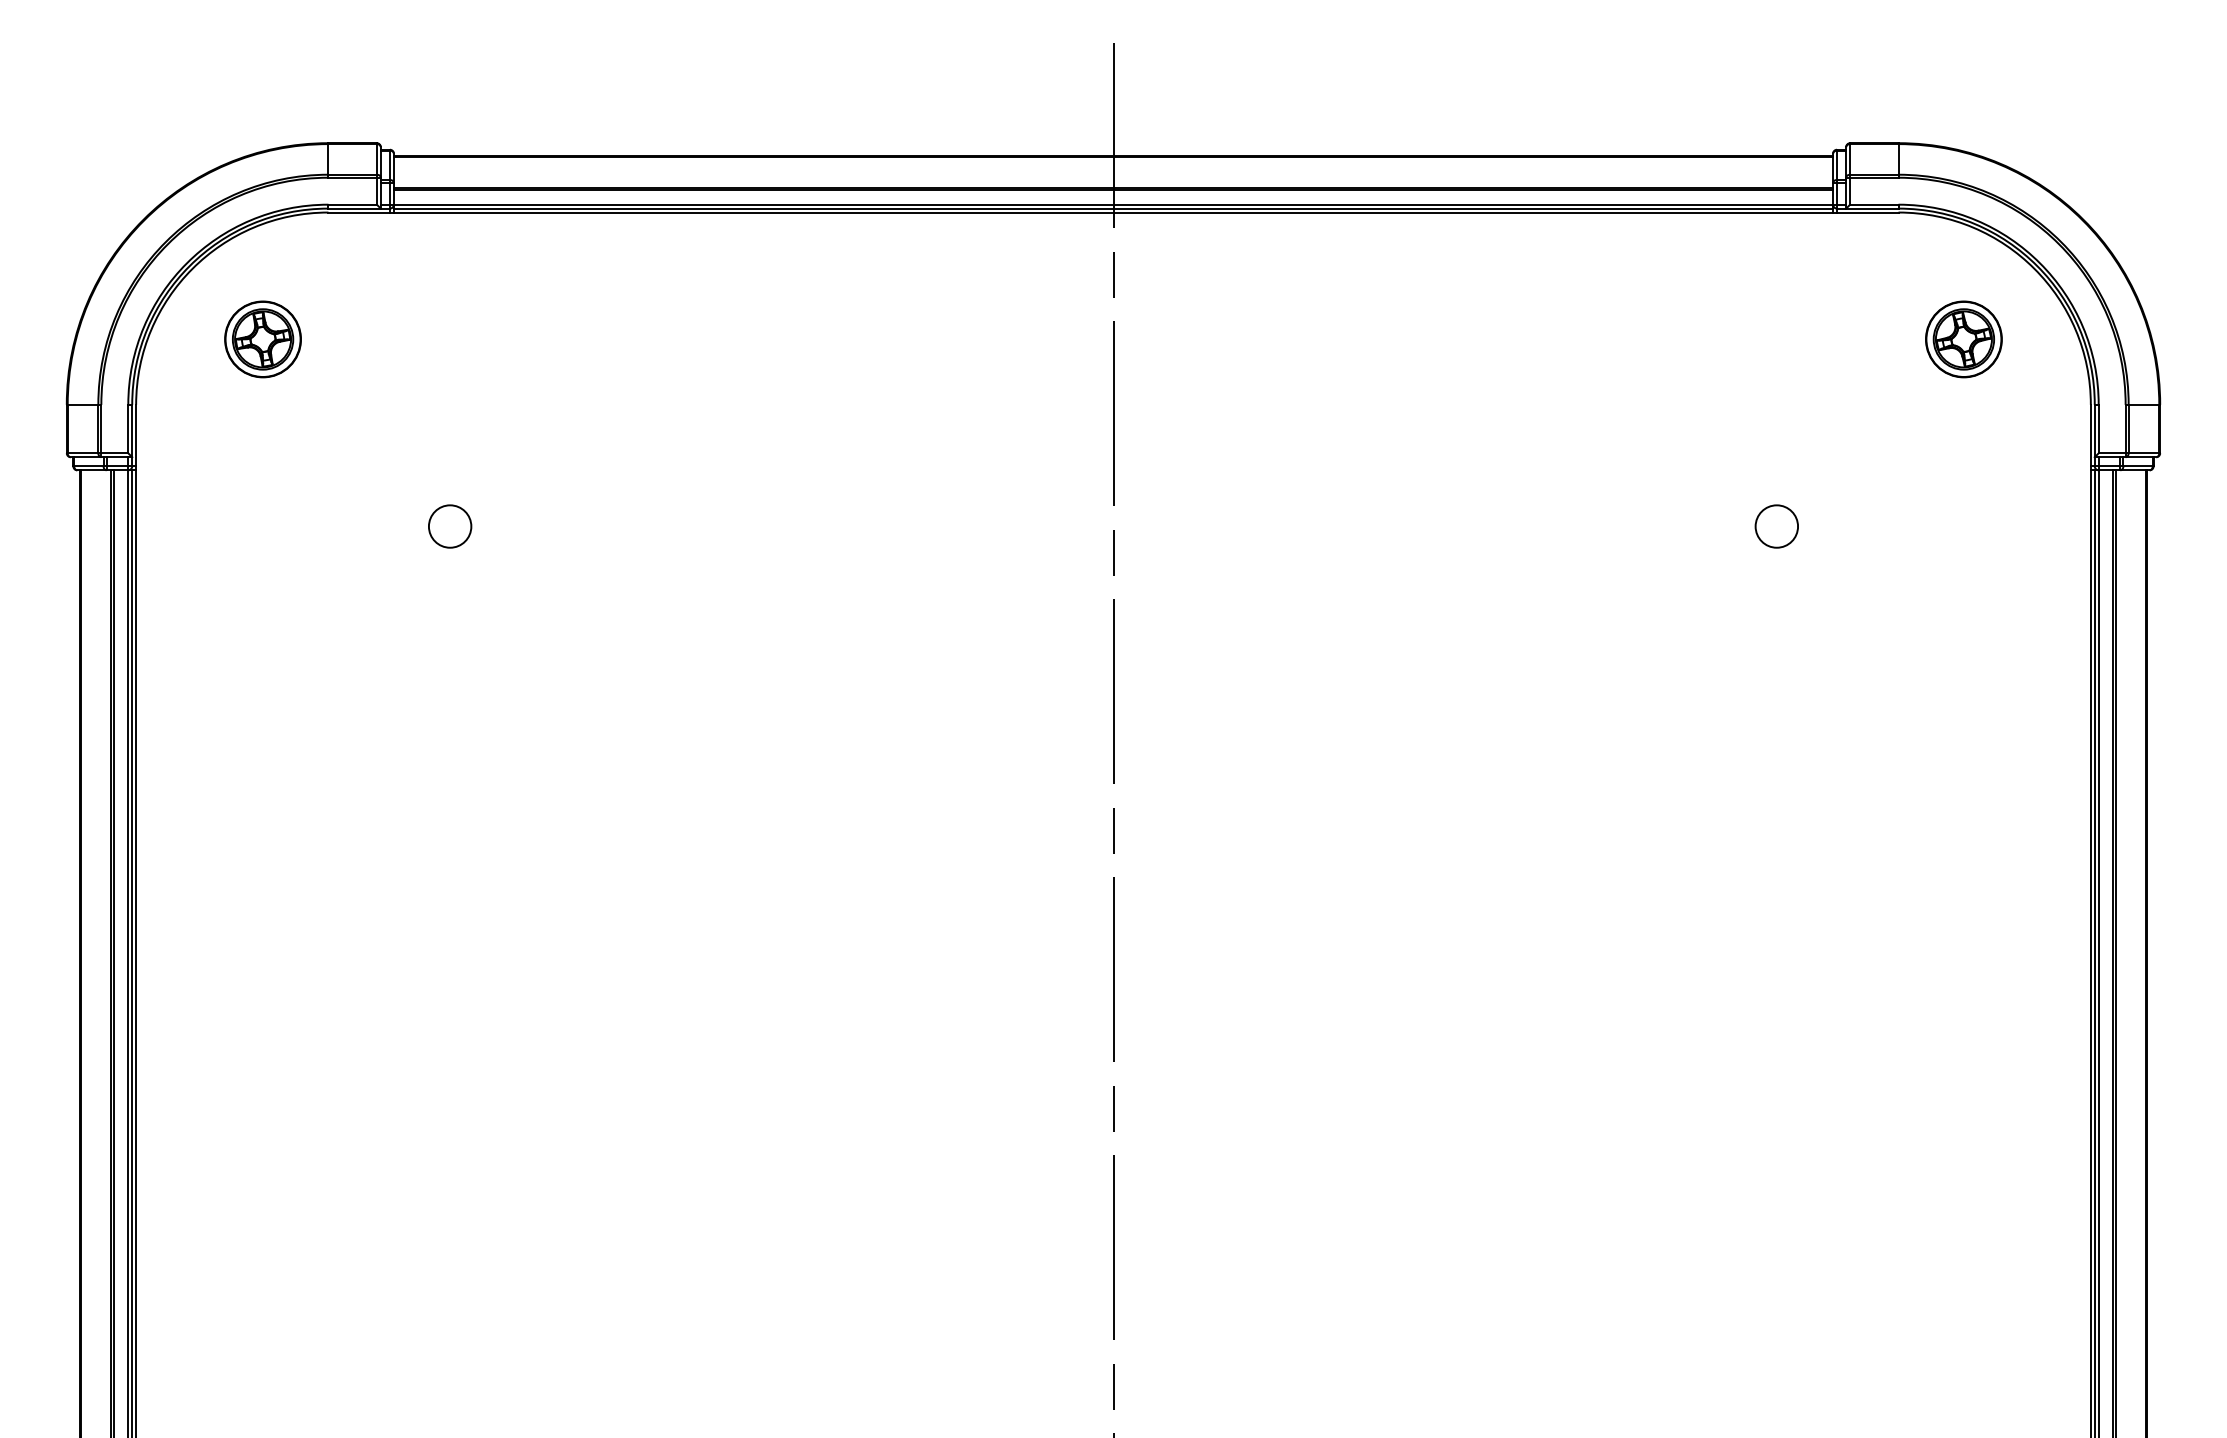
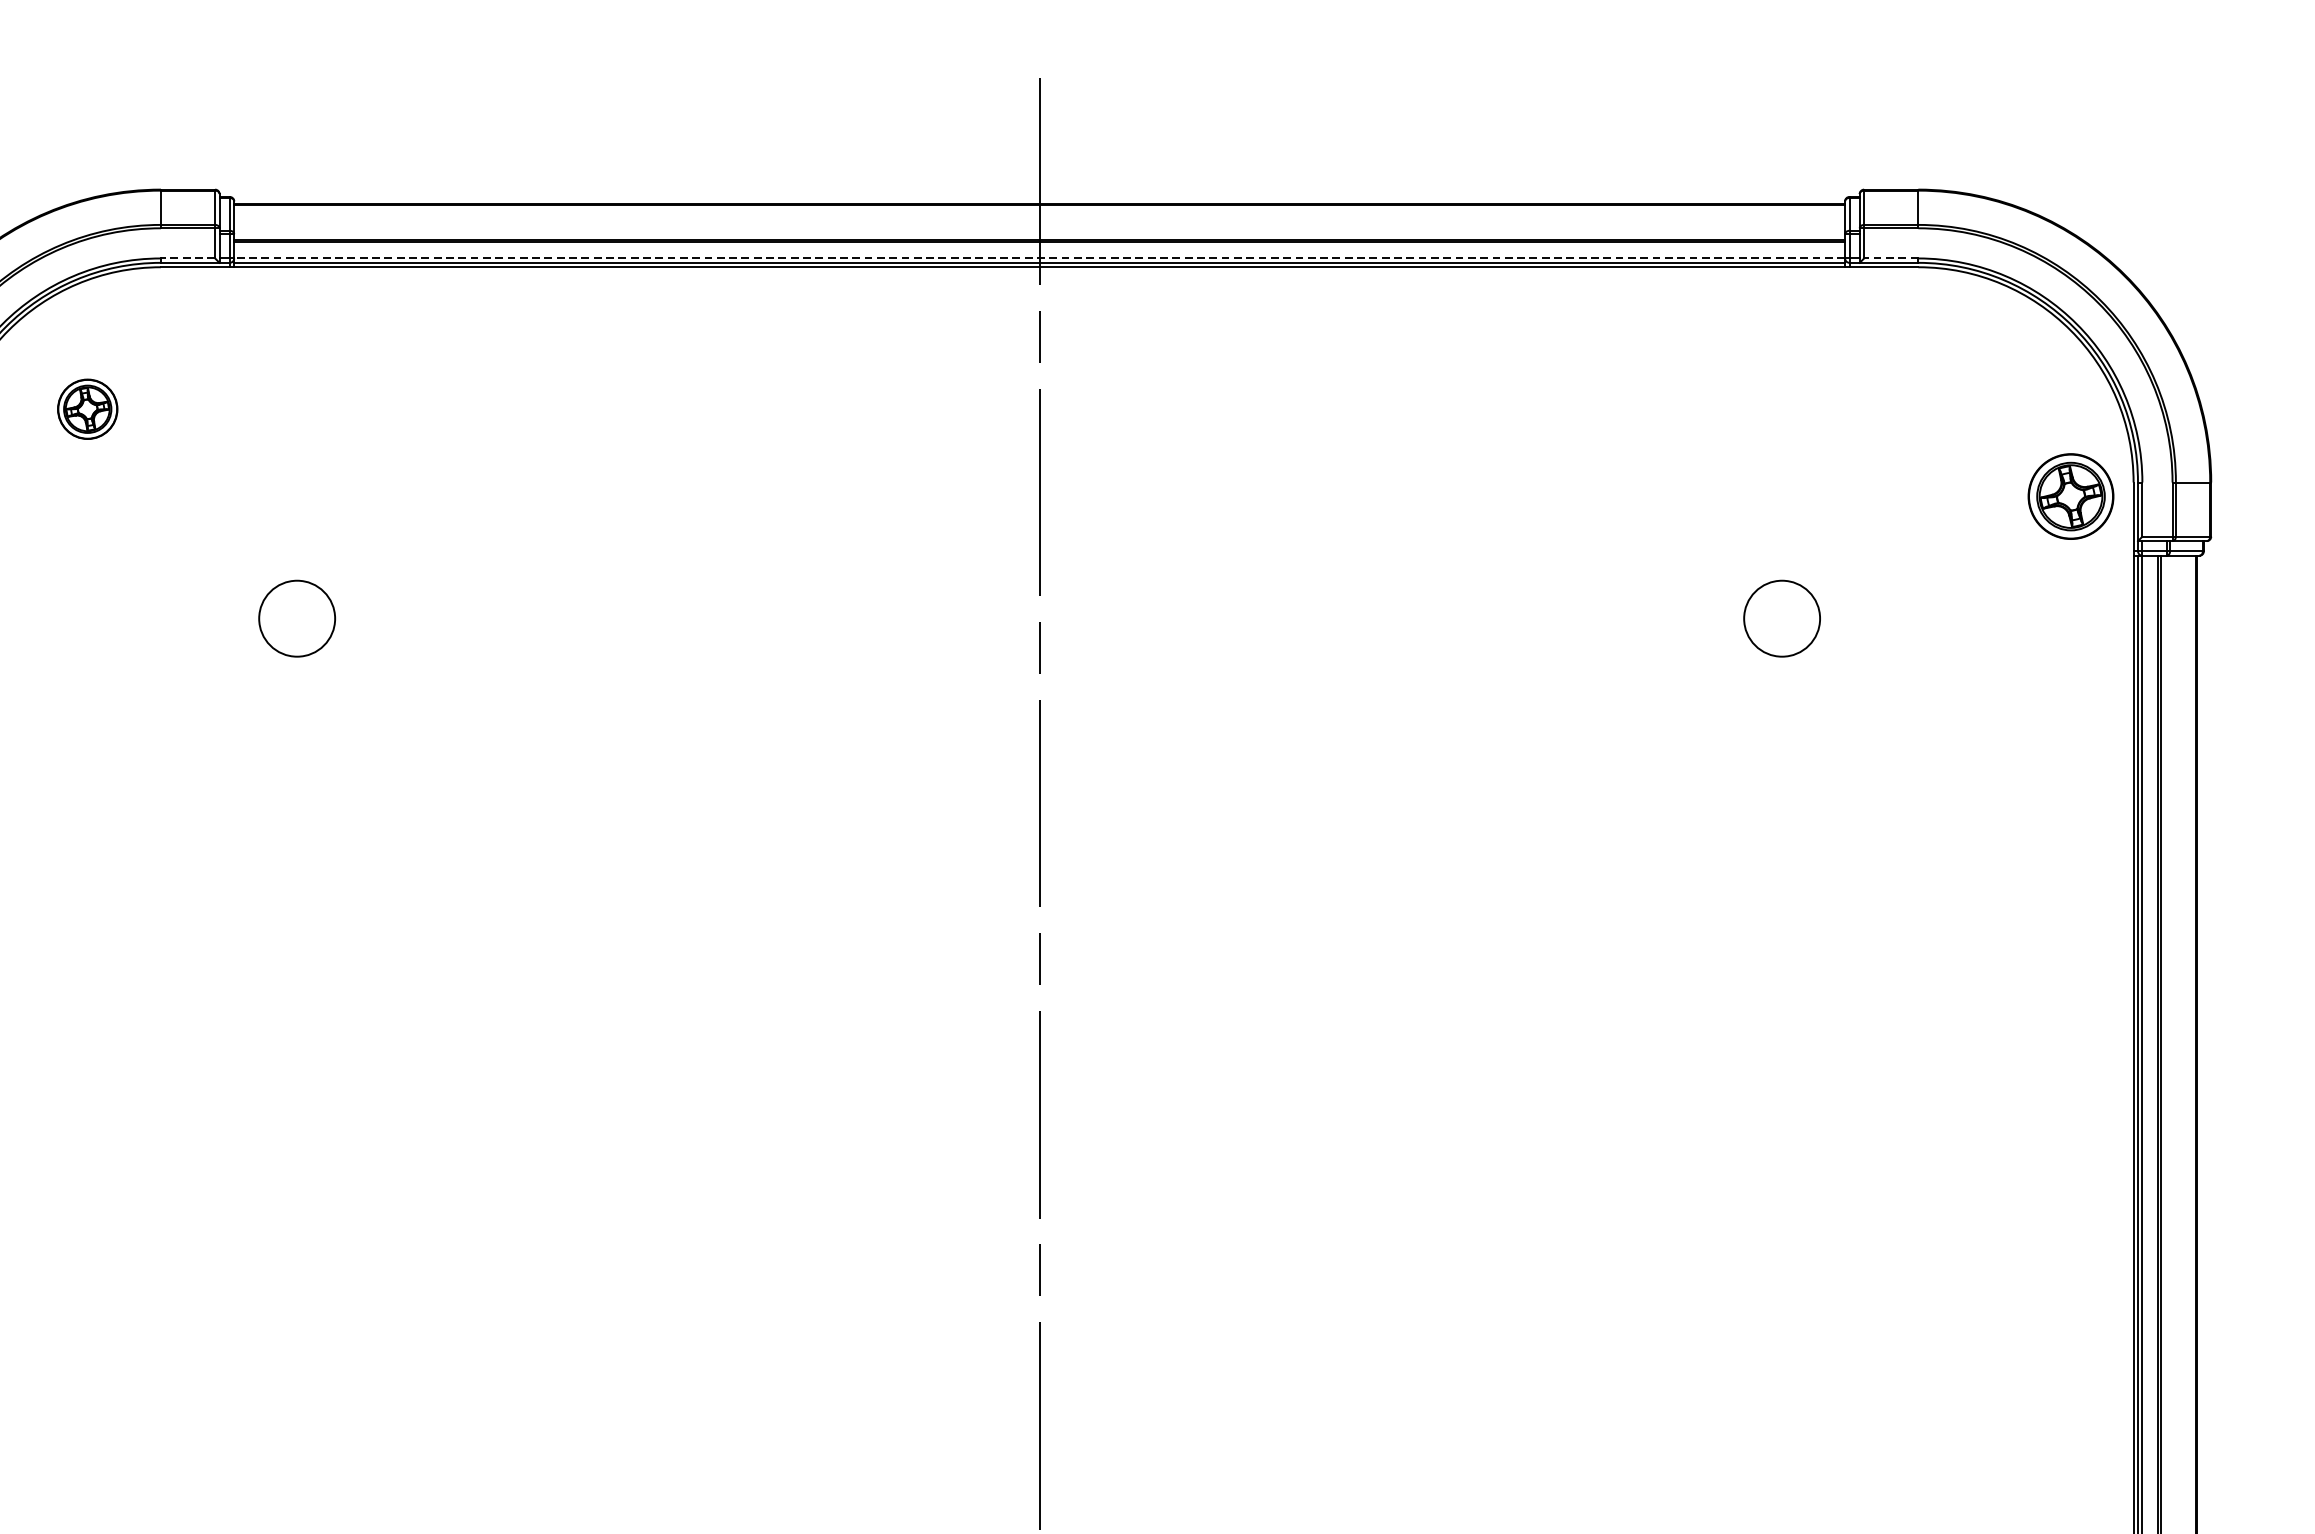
line: (352, 204) -> (187, 258), solid -> dashed
line: (1113, 204) -> (1039, 258), solid -> dashed
line: (1873, 204) -> (1890, 258), solid -> dashed
part: (262, 339) -> (87, 409), size x0.7
part: (1963, 339) -> (2070, 496), moved
circle: (449, 526) -> (296, 618), size x1.6
circle: (1776, 526) -> (1781, 618), size x1.6

